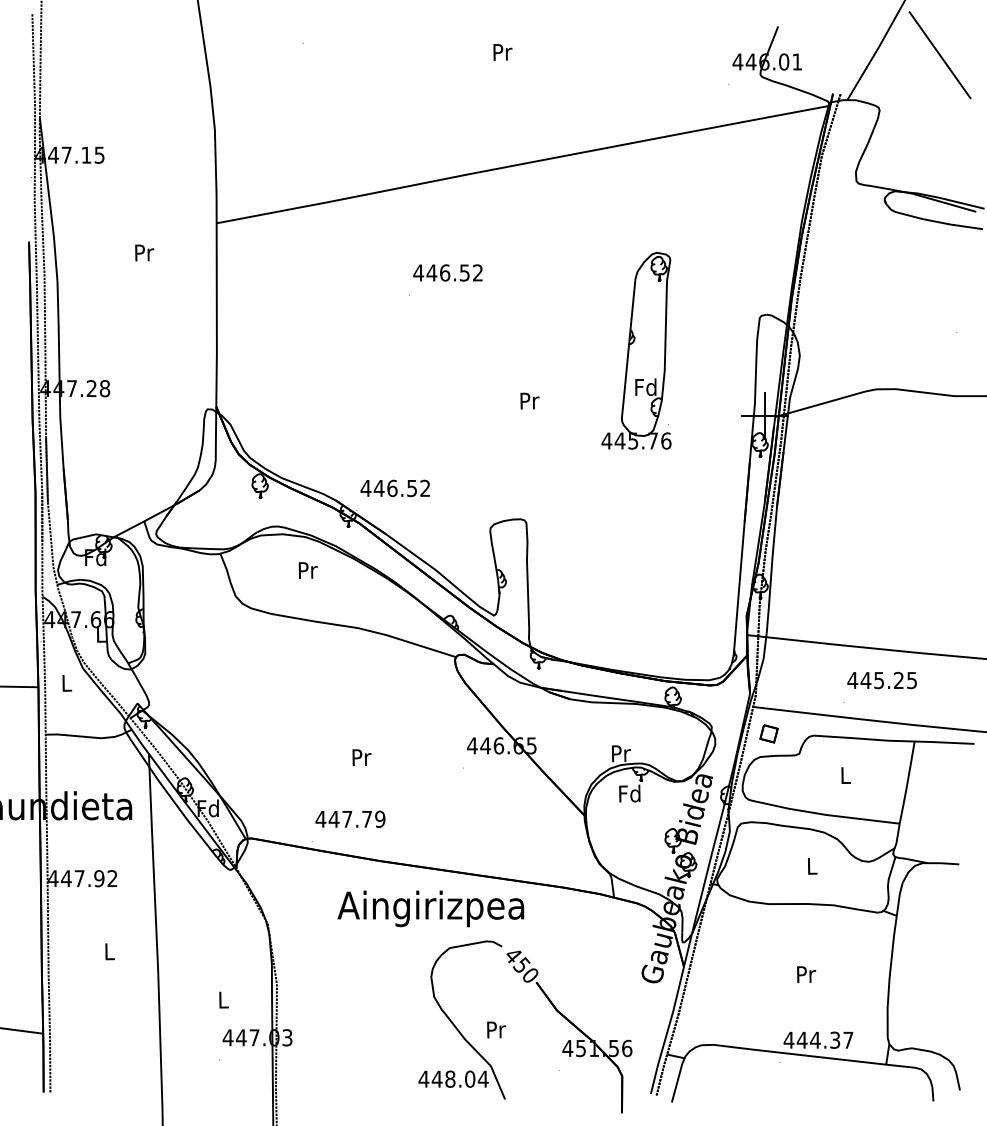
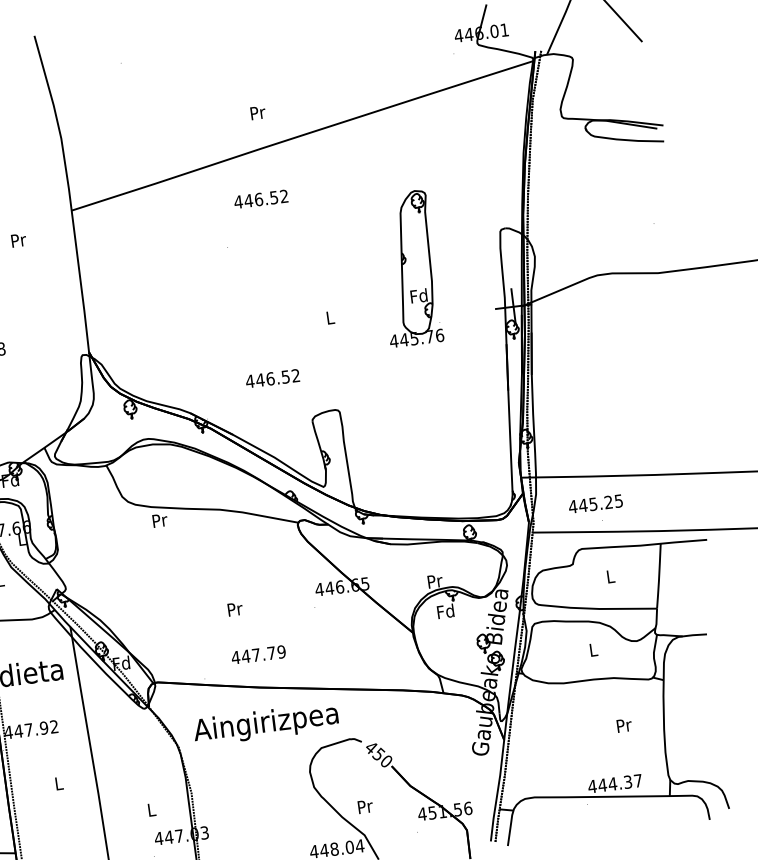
text: (502, 52) -> (257, 113), moved
text: (447, 272) -> (260, 198), moved
text: (529, 400) -> (330, 317), Pr -> L
text: (394, 488) -> (272, 378), moved
text: (307, 570) -> (159, 520), moved
text: (881, 680) -> (595, 504), moved
part: (768, 733) -> (547, 551), removed
text: (350, 818) -> (258, 654), moved
text: (430, 908) -> (265, 723), moved
text: (806, 974) -> (624, 725), moved

